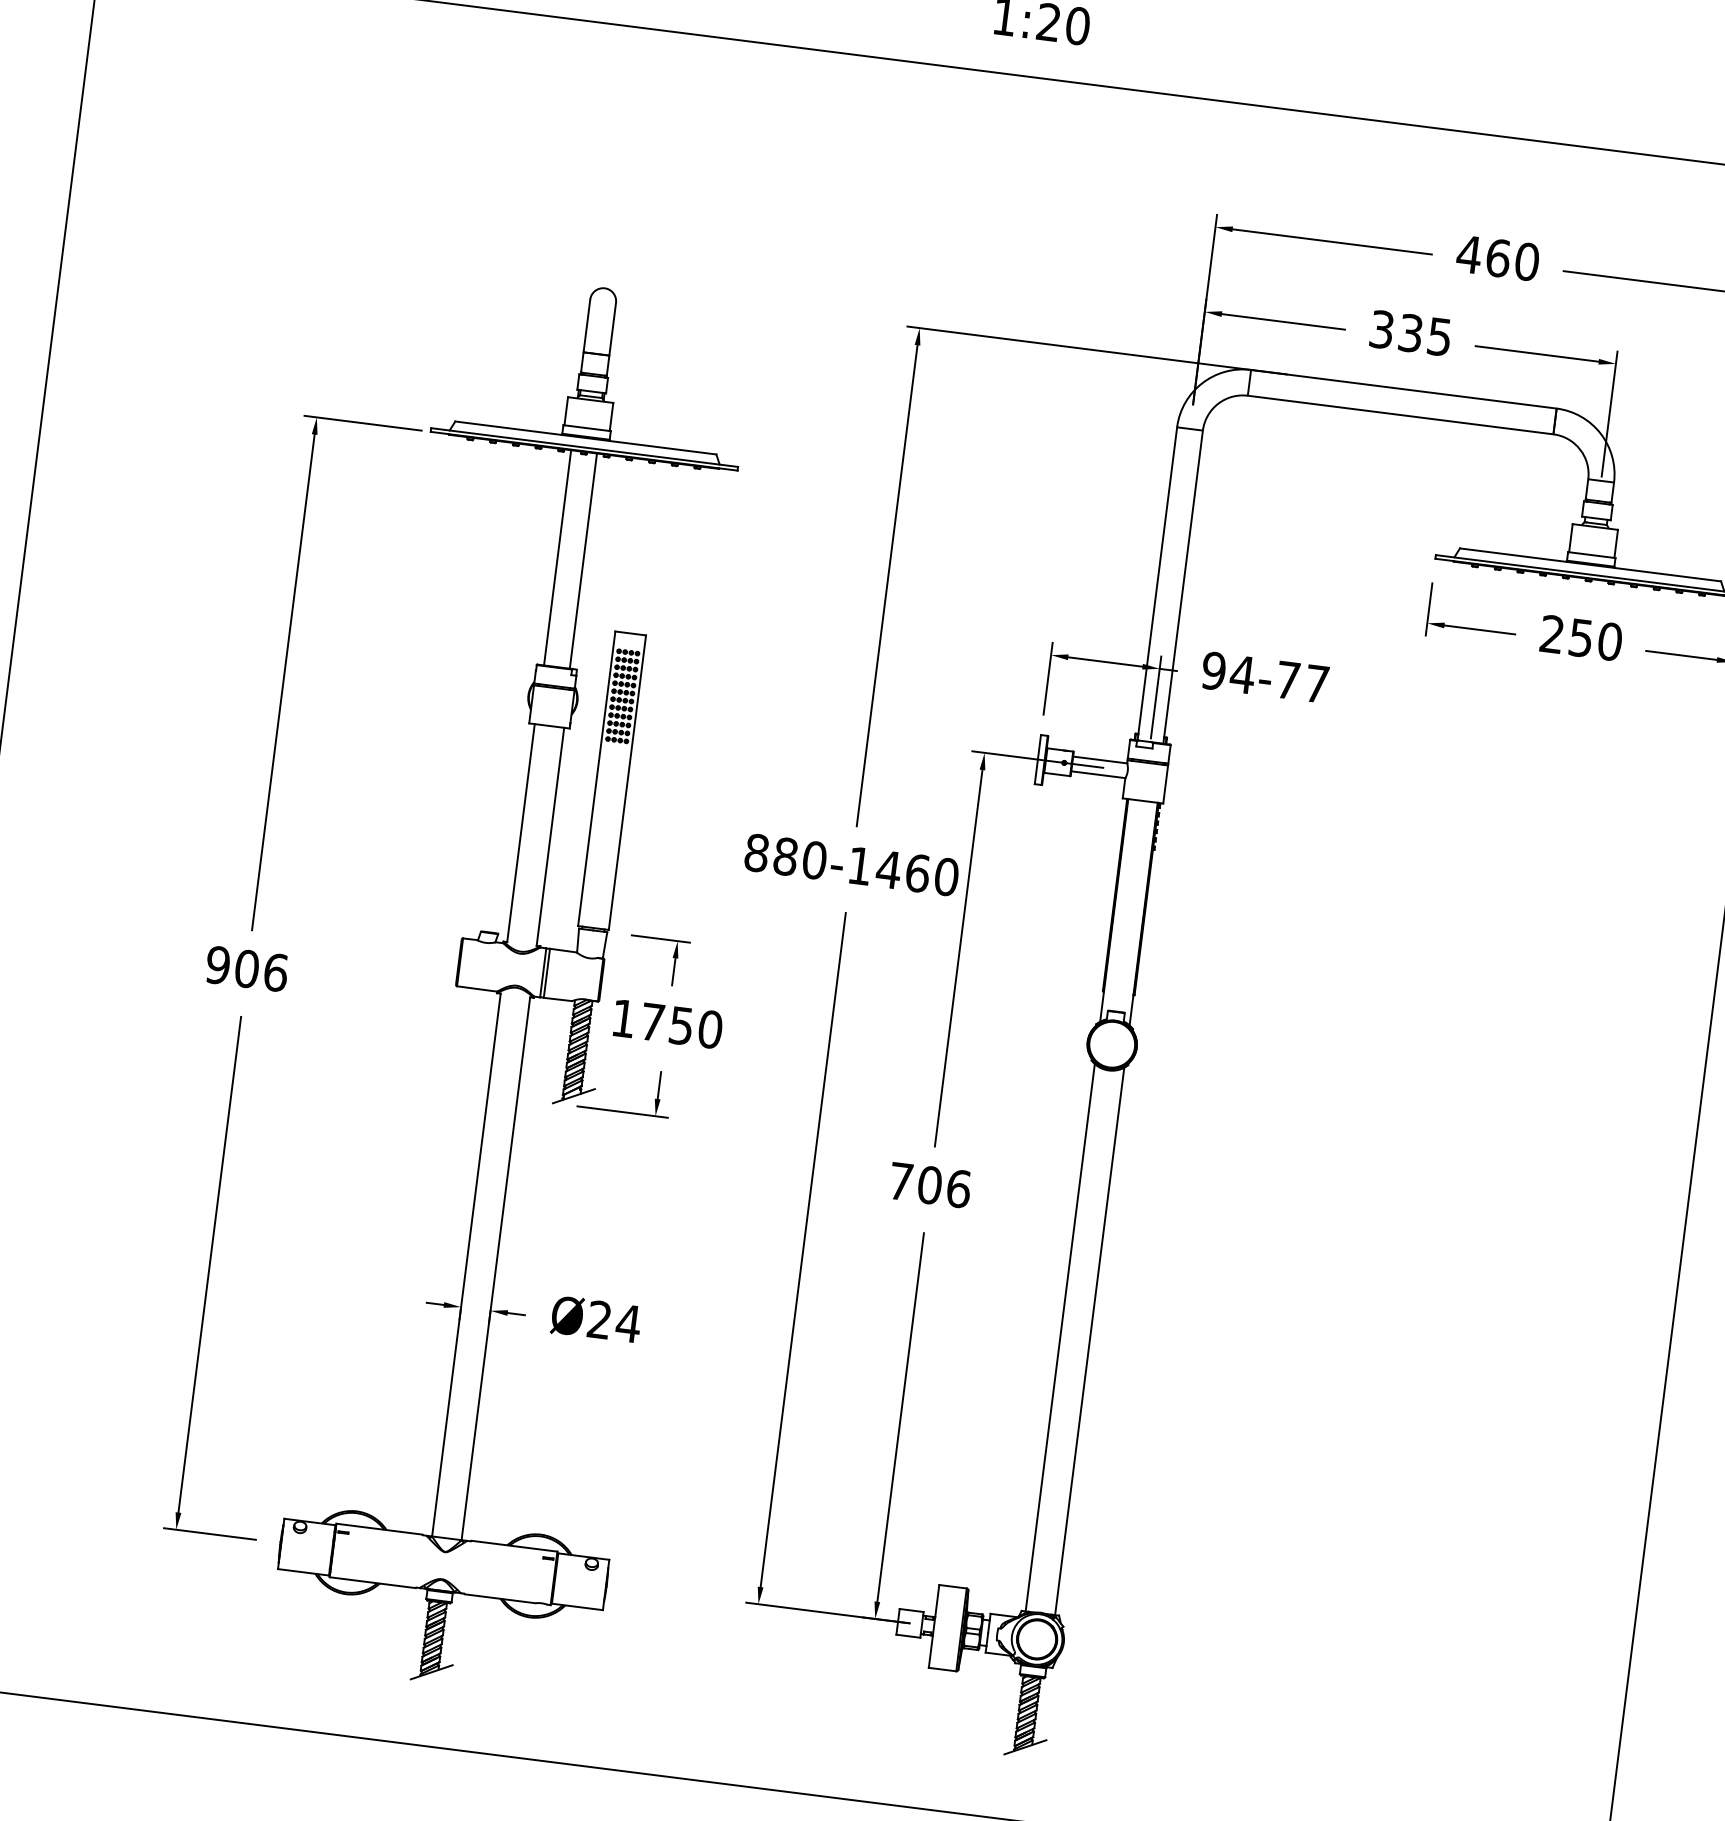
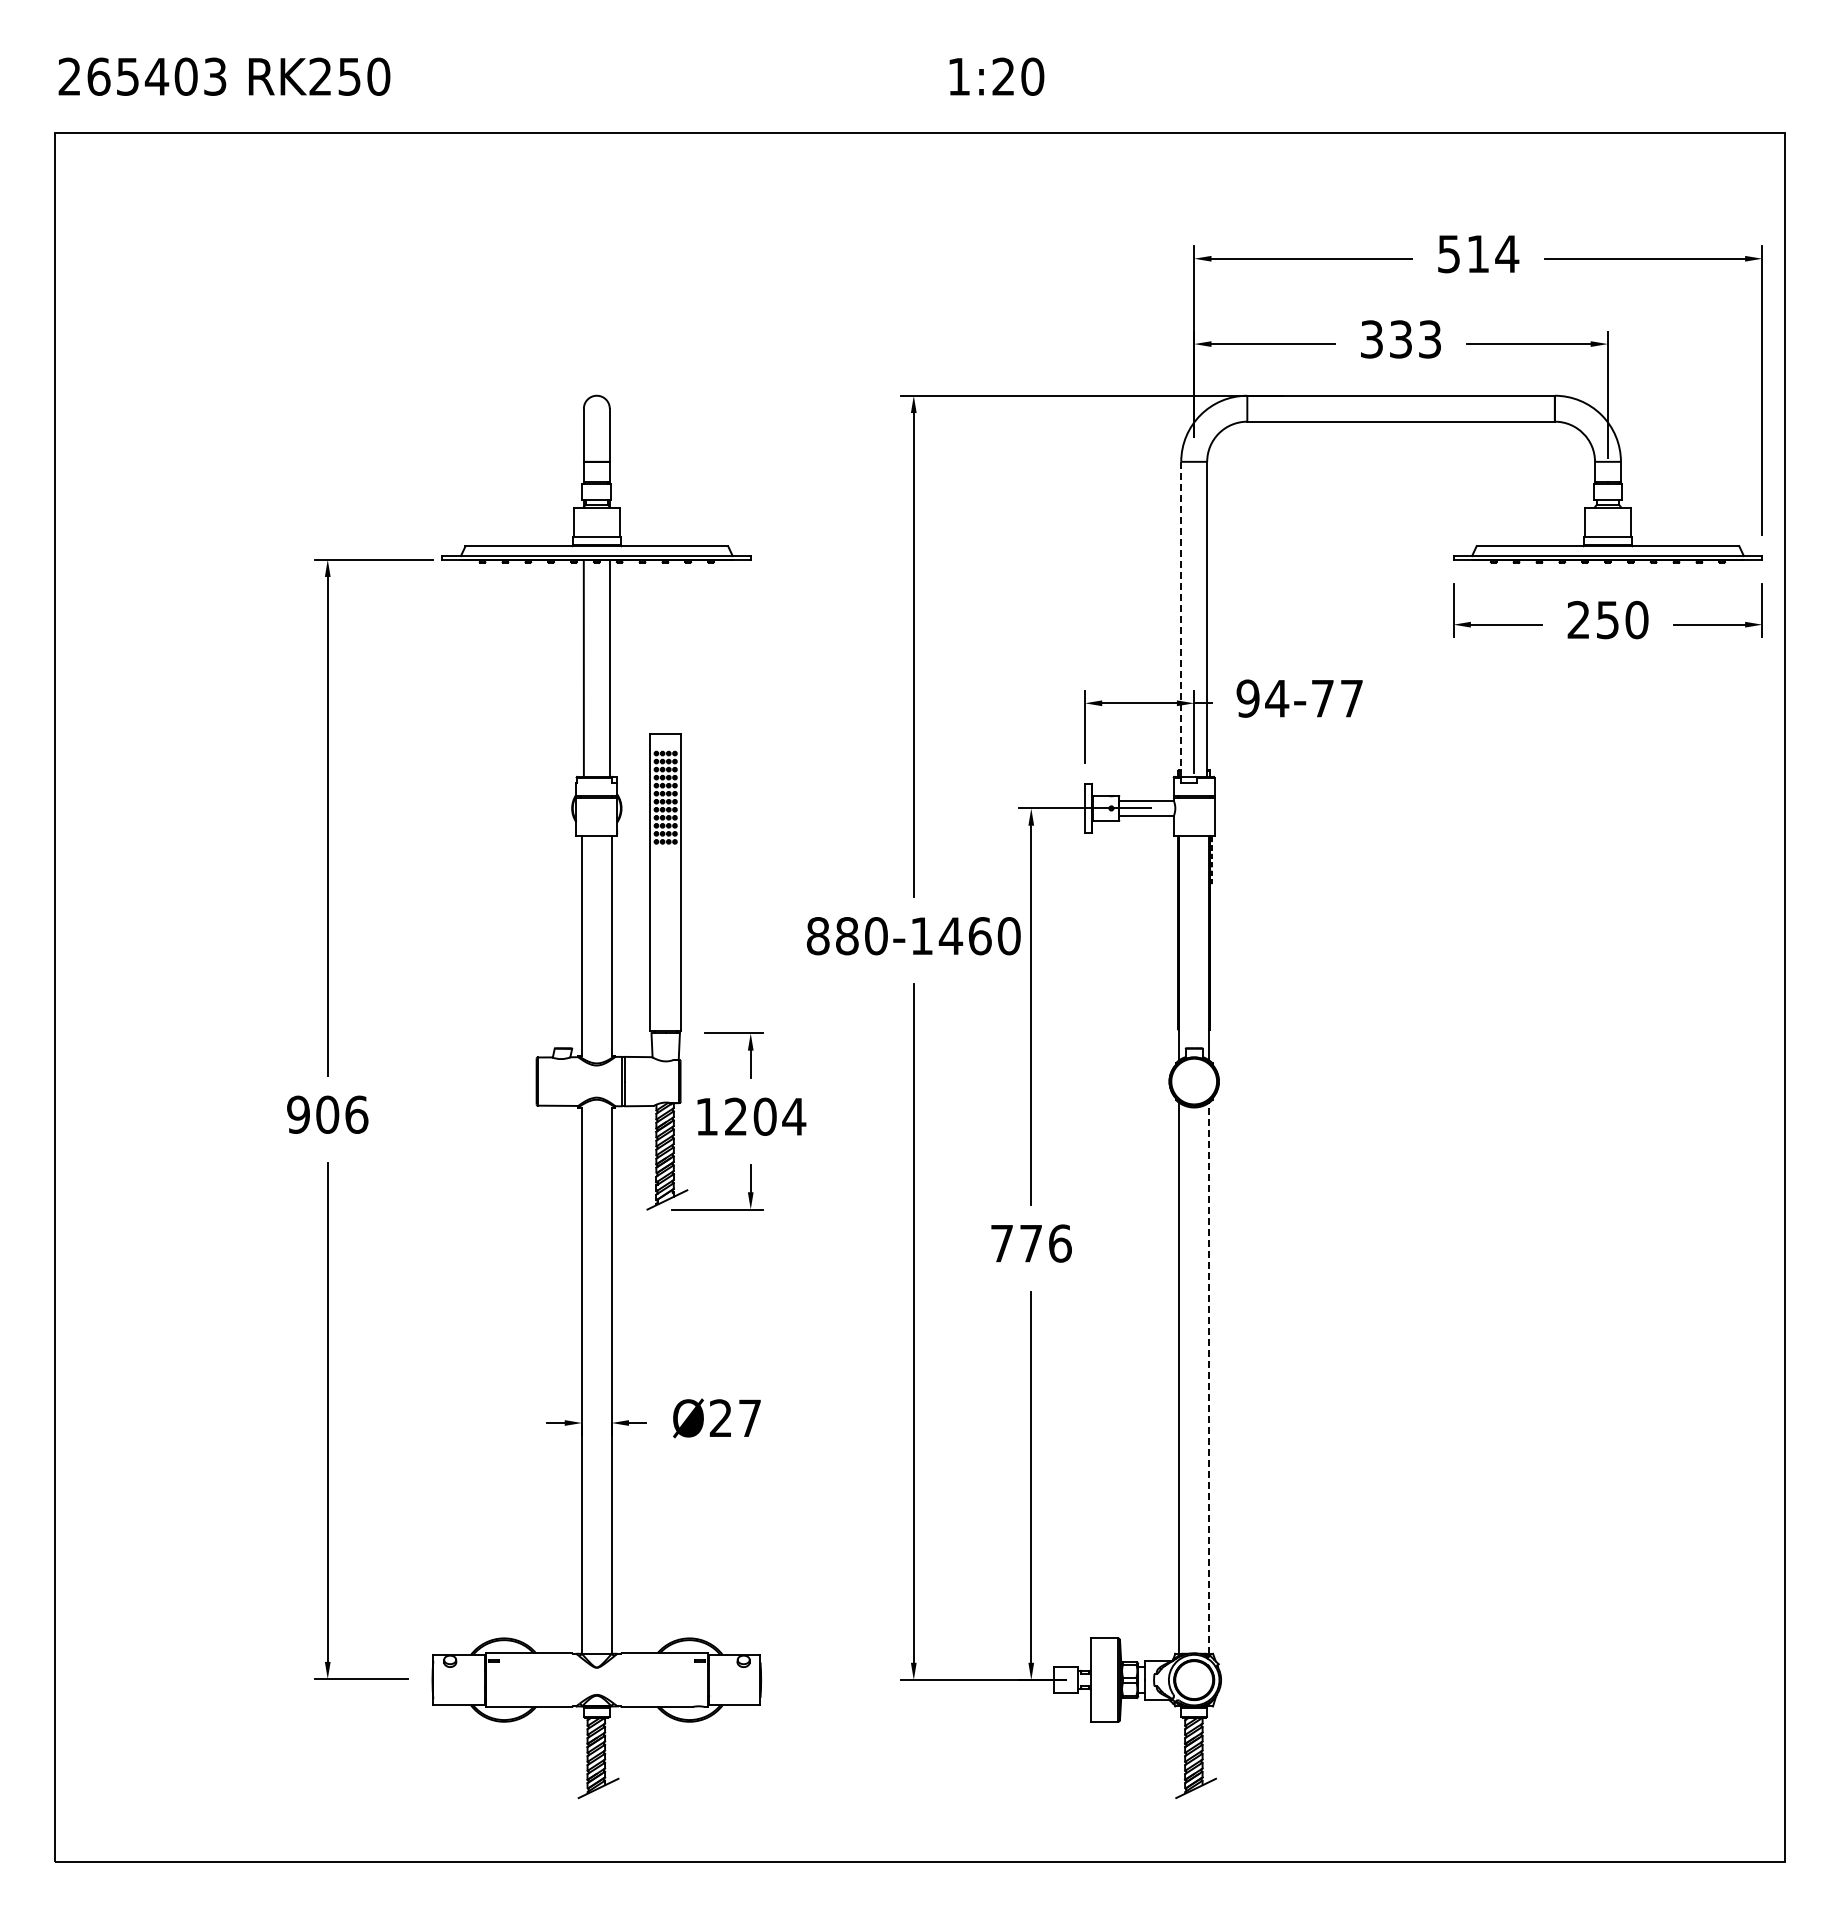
text: (1498, 258) -> (1478, 254), 460 -> 514
text: (1439, 335) -> (1429, 338), 335 -> 333
line: (1157, 584) -> (1181, 619), solid -> dashed
text: (681, 1025) -> (765, 1116), 1750 -> 1204
text: (929, 1185) -> (1030, 1243), 706 -> 776
text: (628, 1322) -> (749, 1417), Ø24 -> Ø27
line: (1090, 1340) -> (1209, 1377), solid -> dashed

